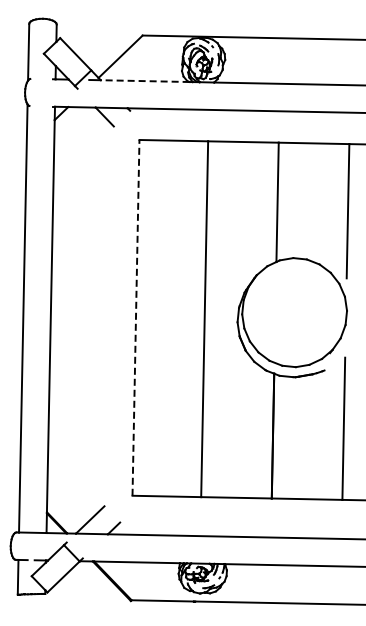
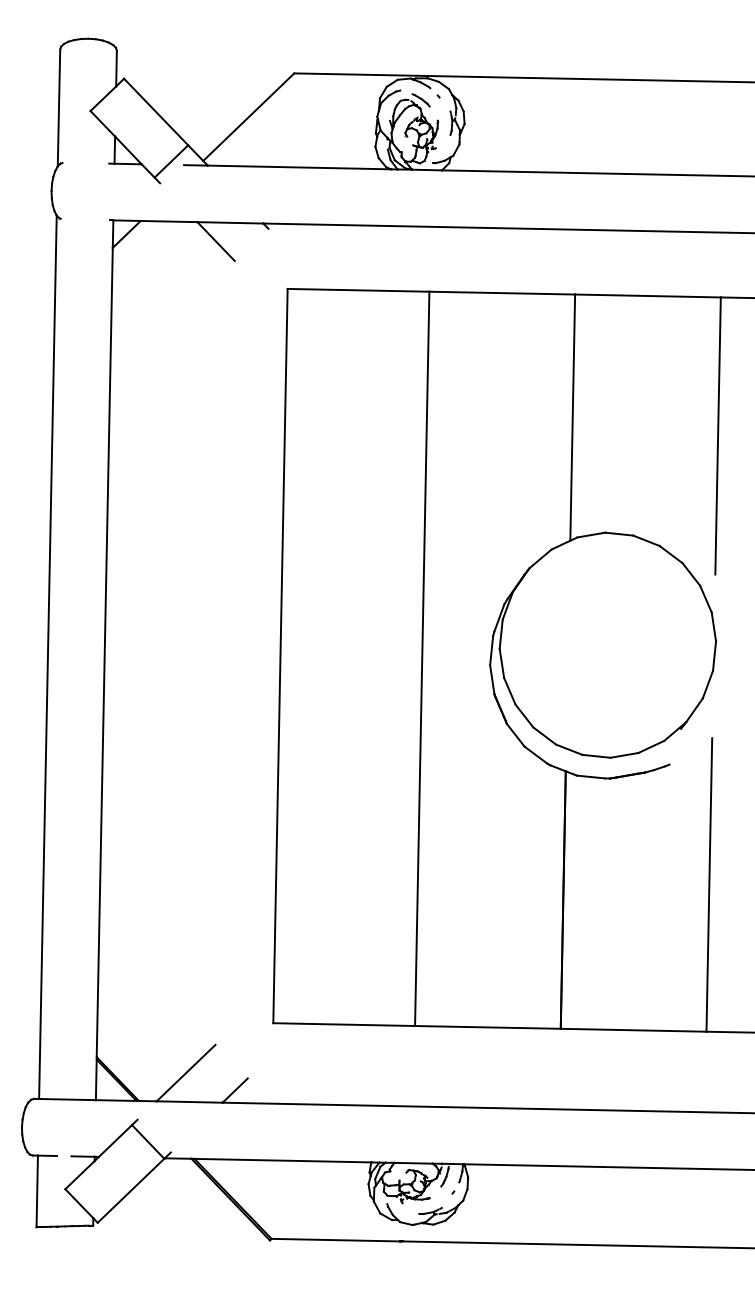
line: (144, 81) -> (298, 168), dashed -> solid
line: (135, 317) -> (279, 655), dashed -> solid

